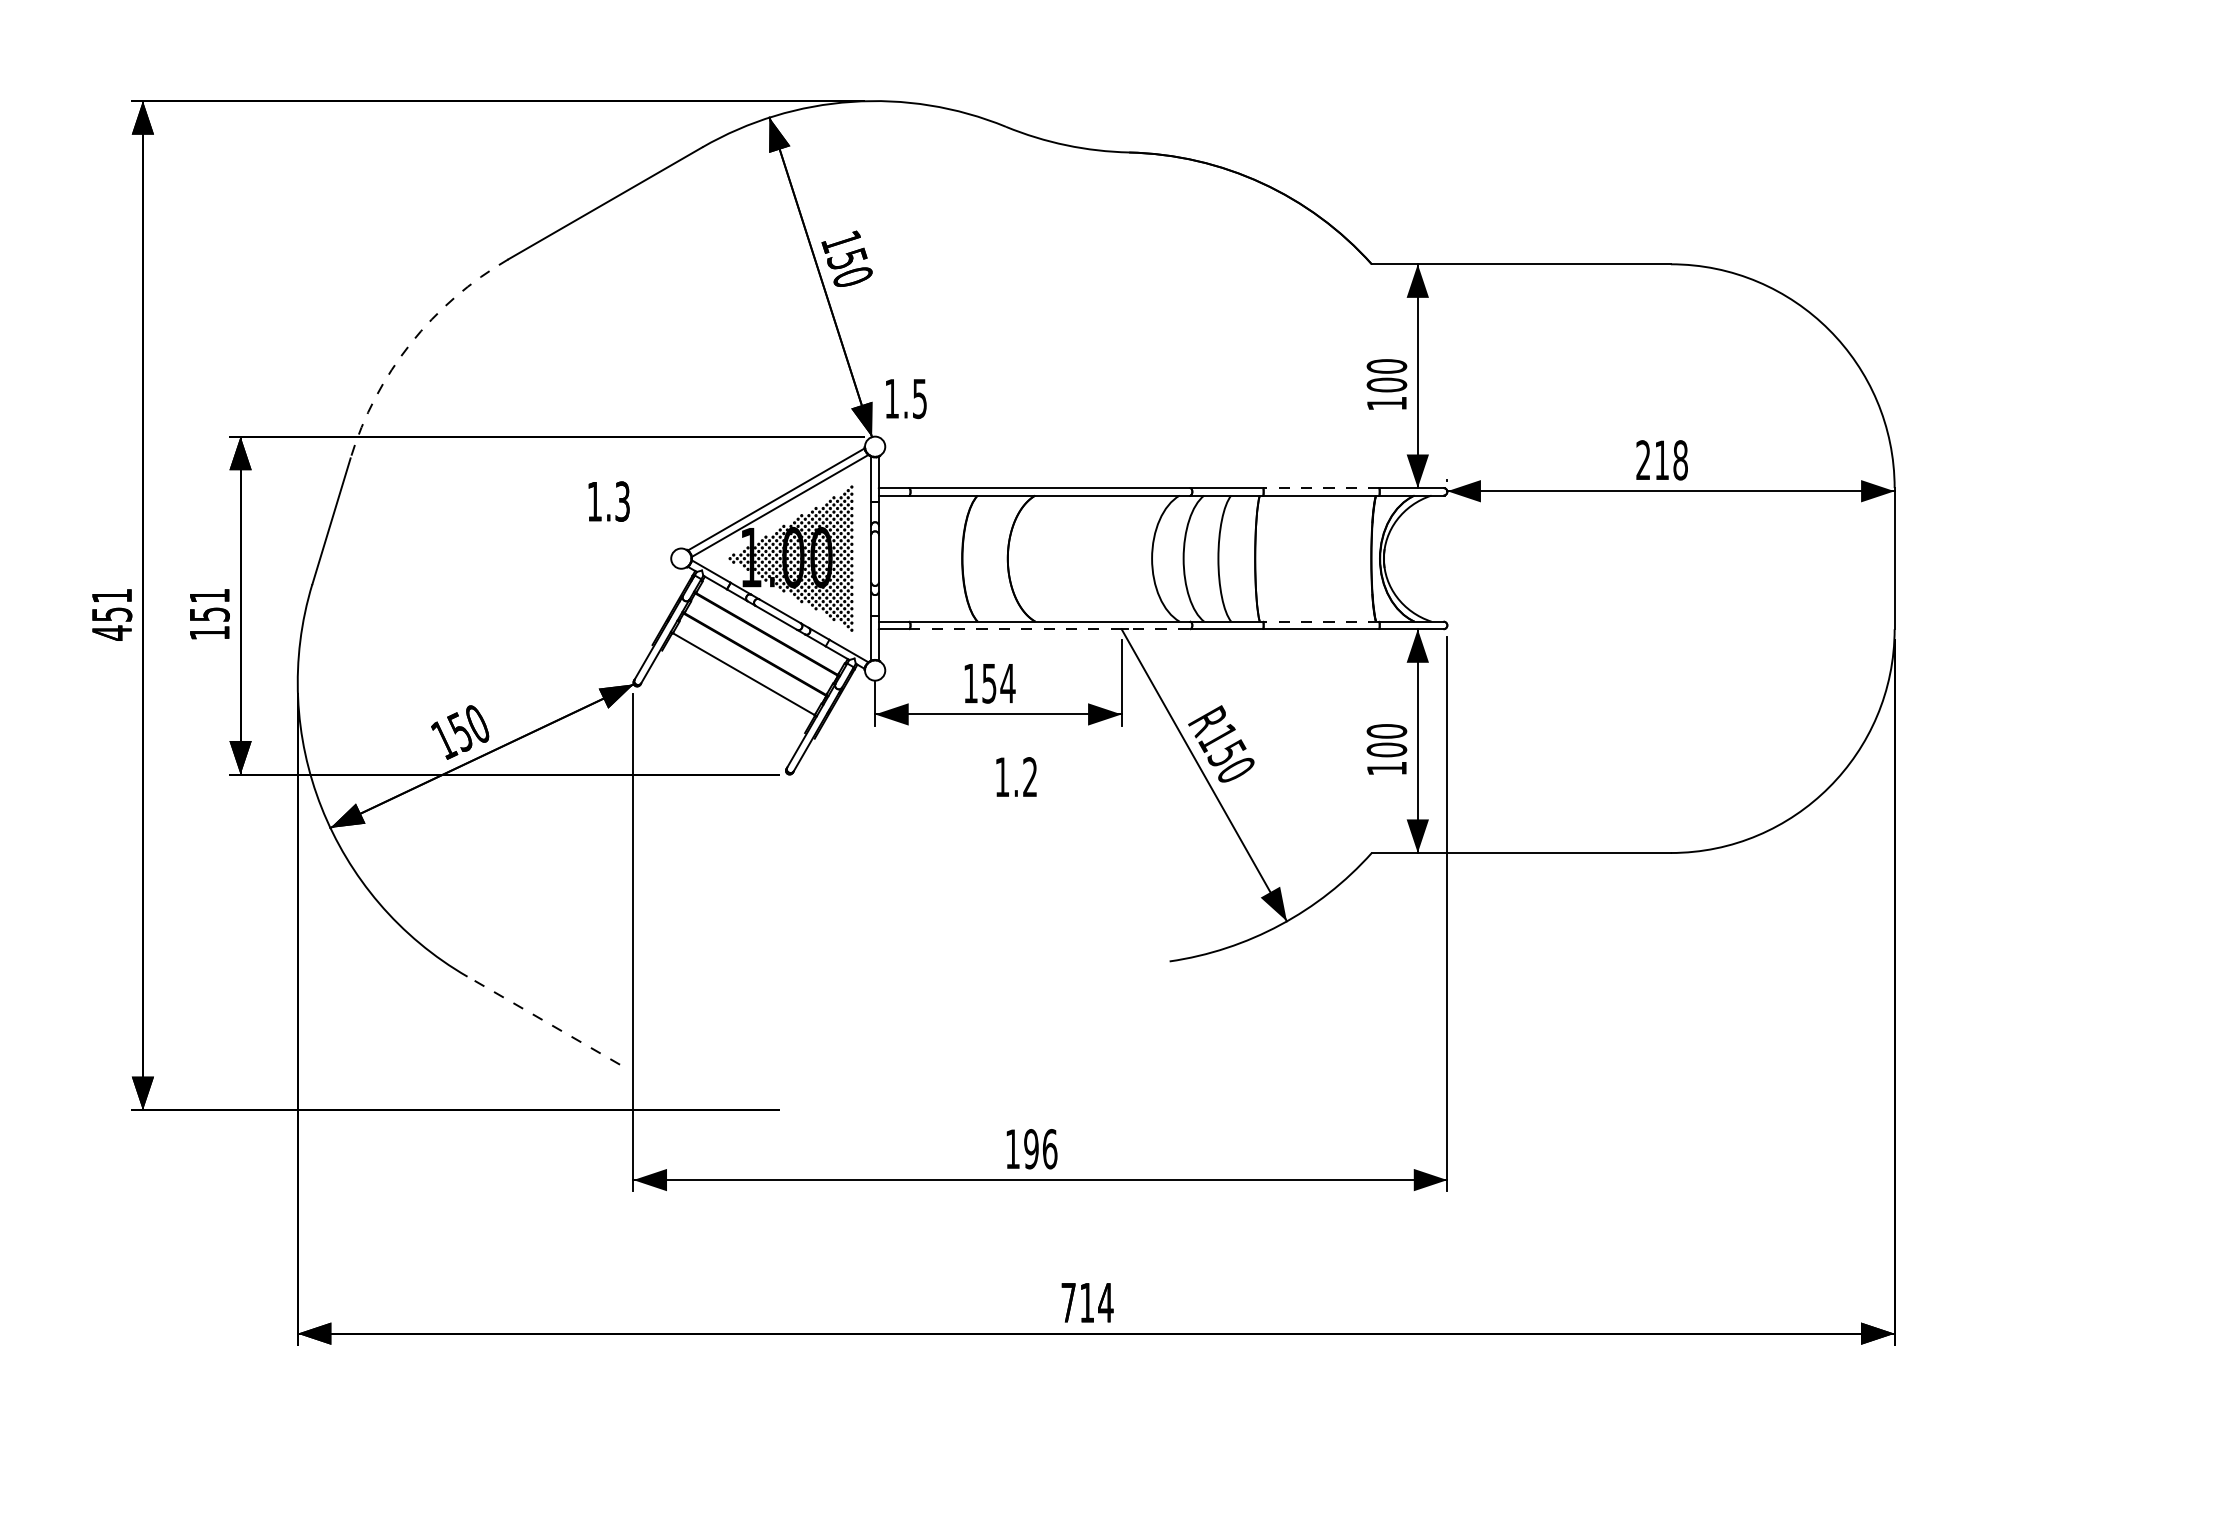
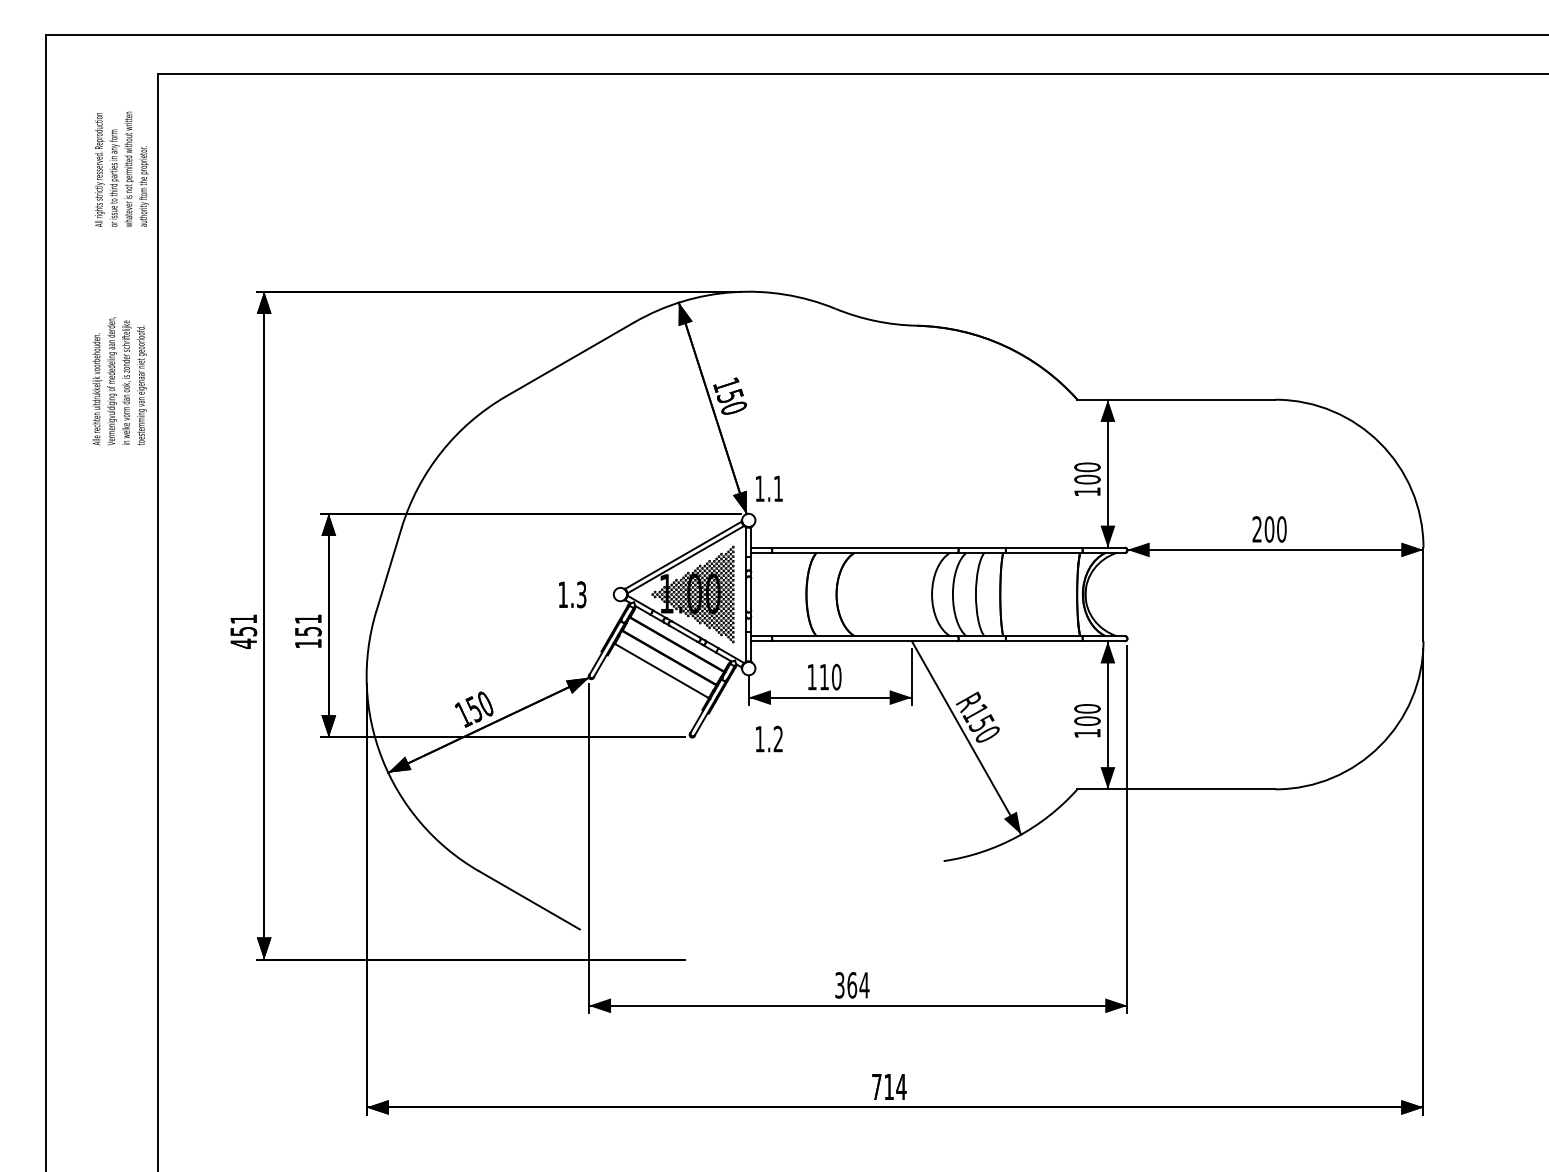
arc: (410, 344) -> (441, 452), dashed -> solid
text: (918, 398) -> (777, 488), 1.5 -> 1.1
text: (1671, 460) -> (1275, 529), 218 -> 200
line: (1320, 487) -> (1043, 547), dashed -> solid
text: (608, 501) -> (572, 594), moved
line: (1320, 622) -> (1043, 636), dashed -> solid
line: (1050, 629) -> (864, 641), dashed -> solid
text: (998, 682) -> (830, 676), 154 -> 110
text: (1016, 776) -> (769, 738), moved
line: (543, 1020) -> (529, 900), dashed -> solid
text: (1031, 1149) -> (852, 985), 196 -> 364

